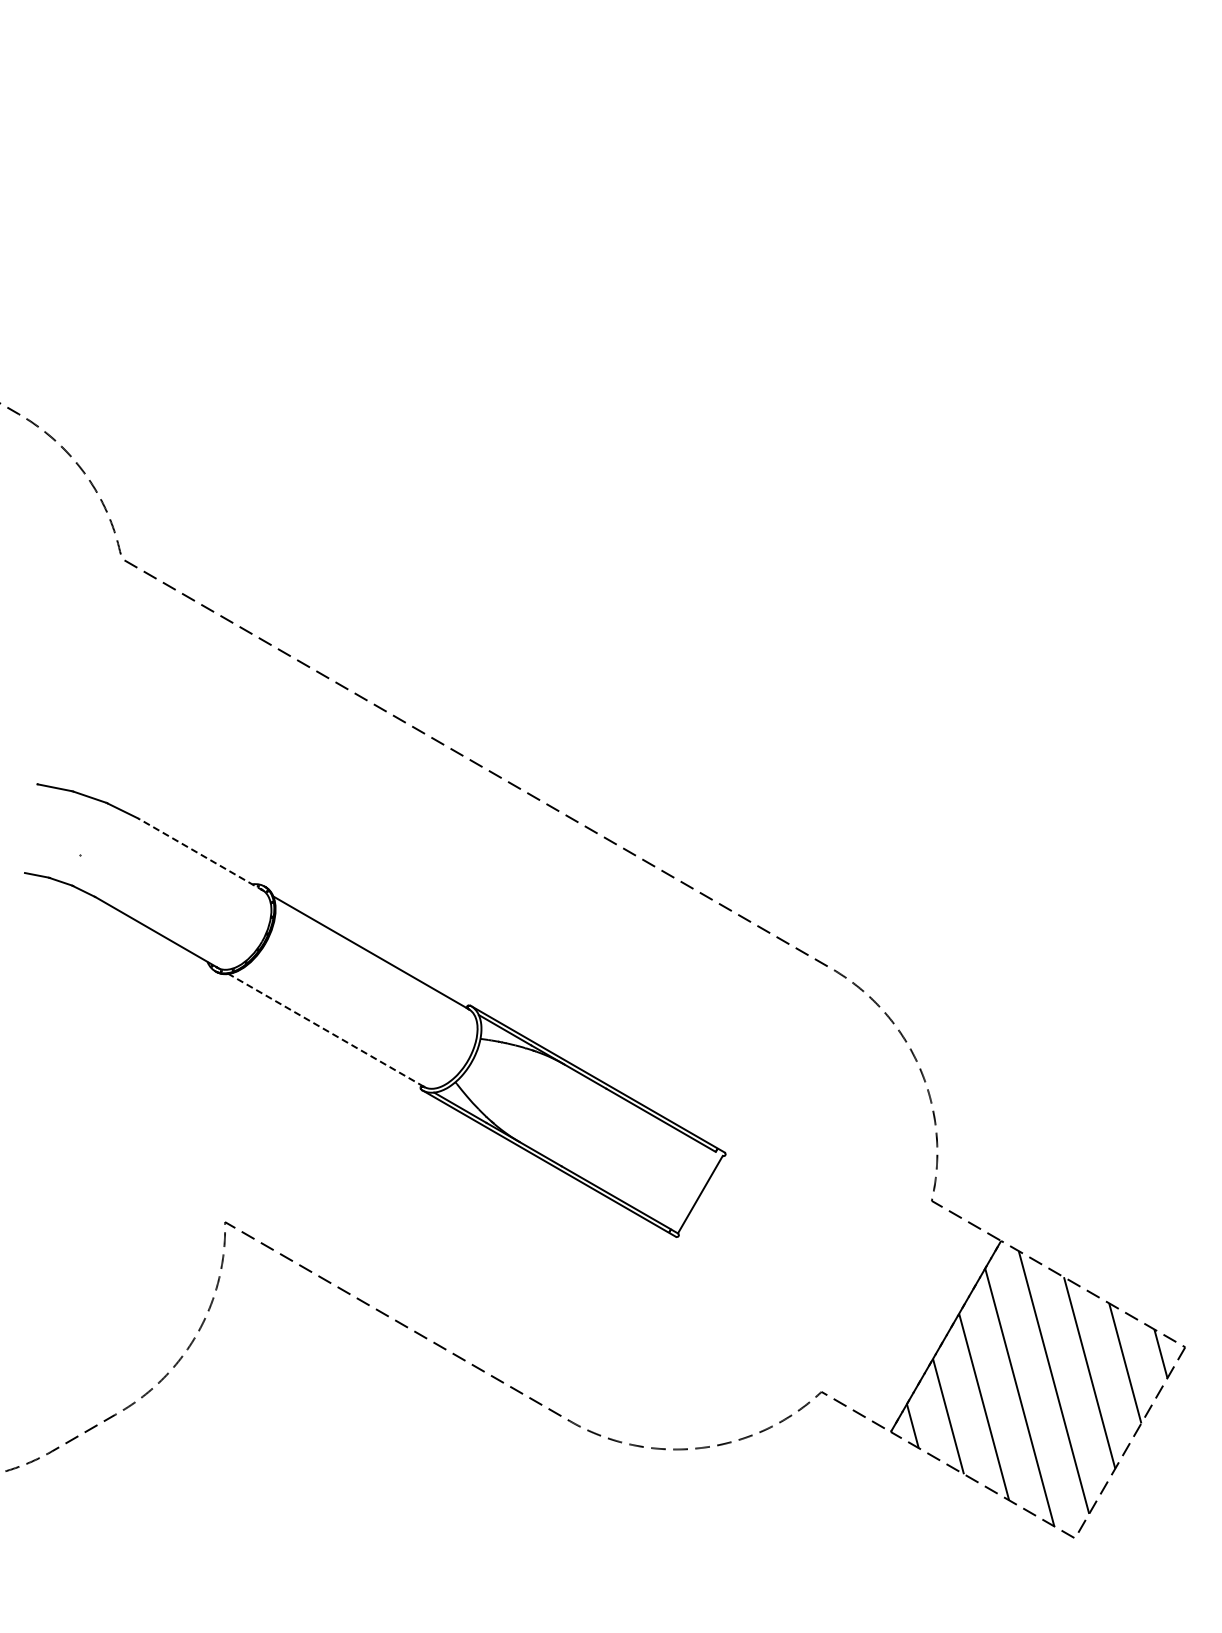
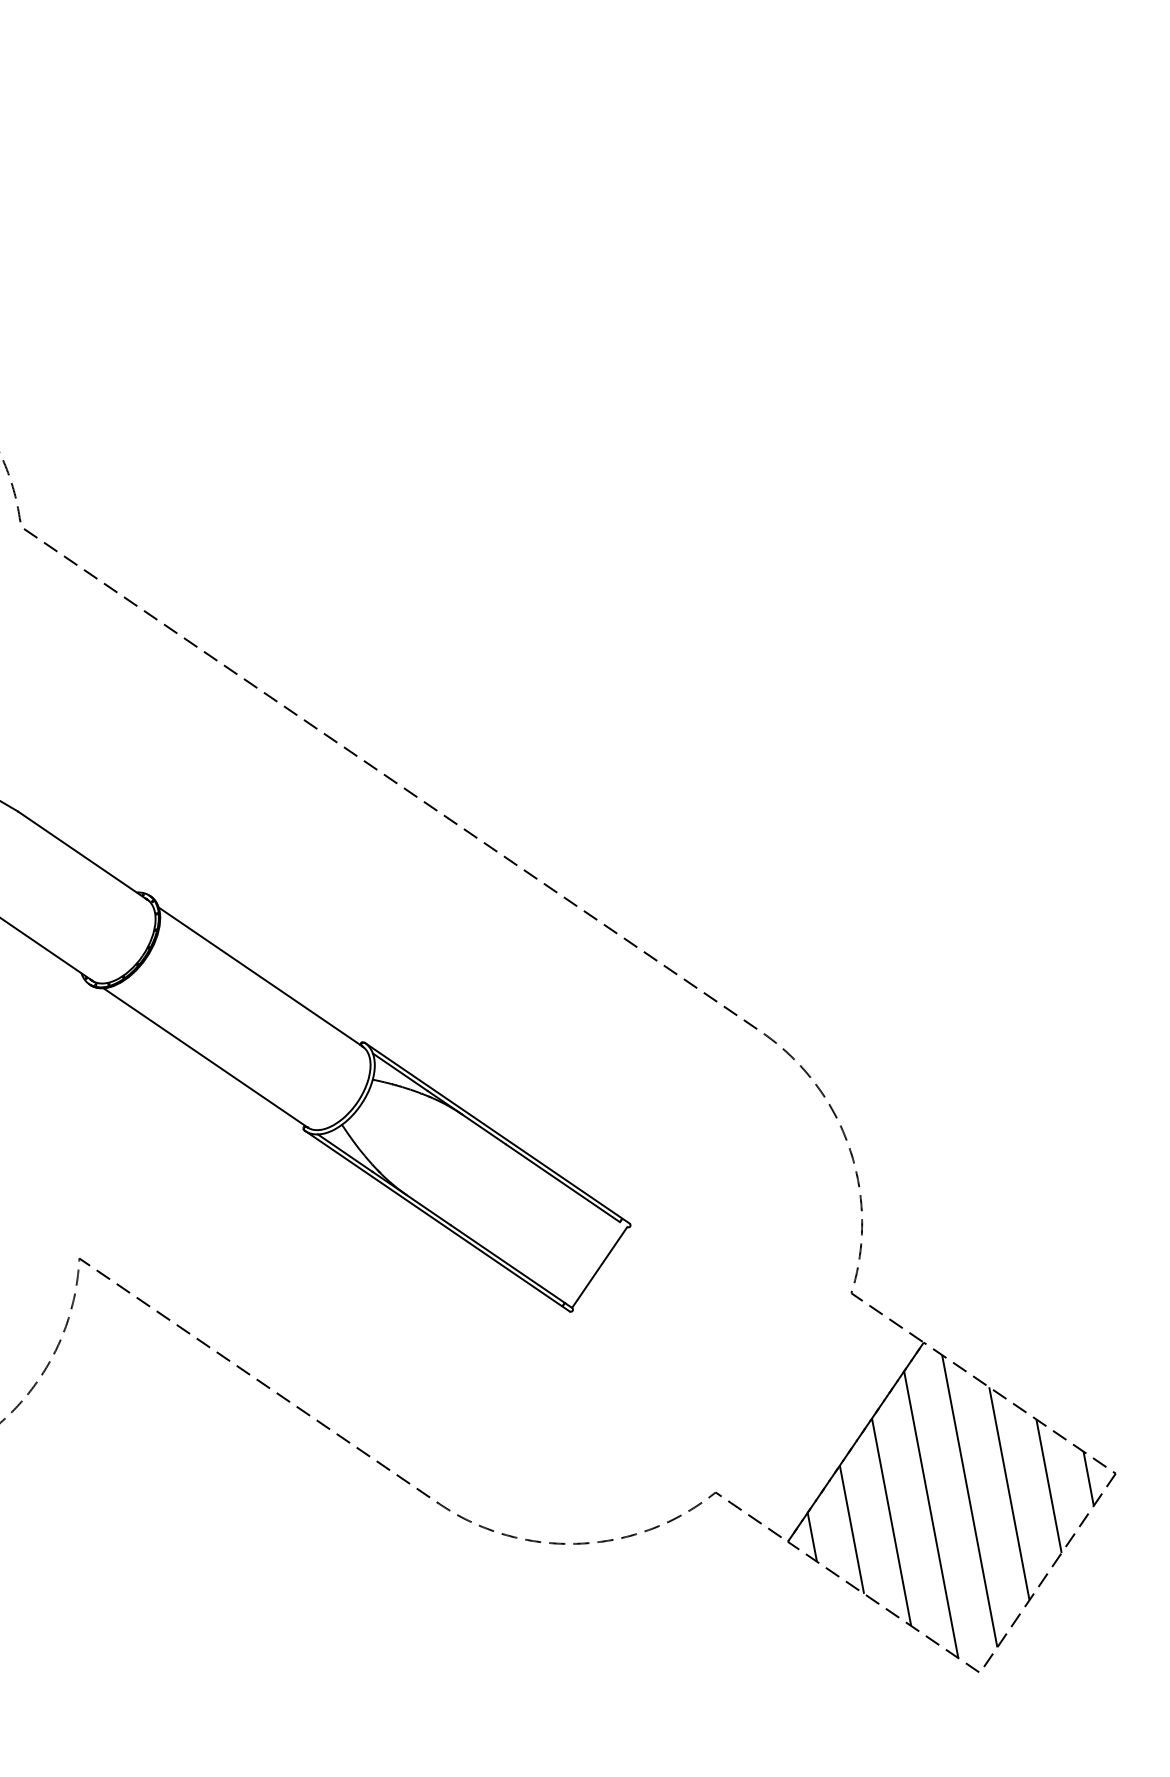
line: (201, 854) -> (83, 855), dashed -> solid
line: (326, 1030) -> (205, 1057), dashed -> solid

